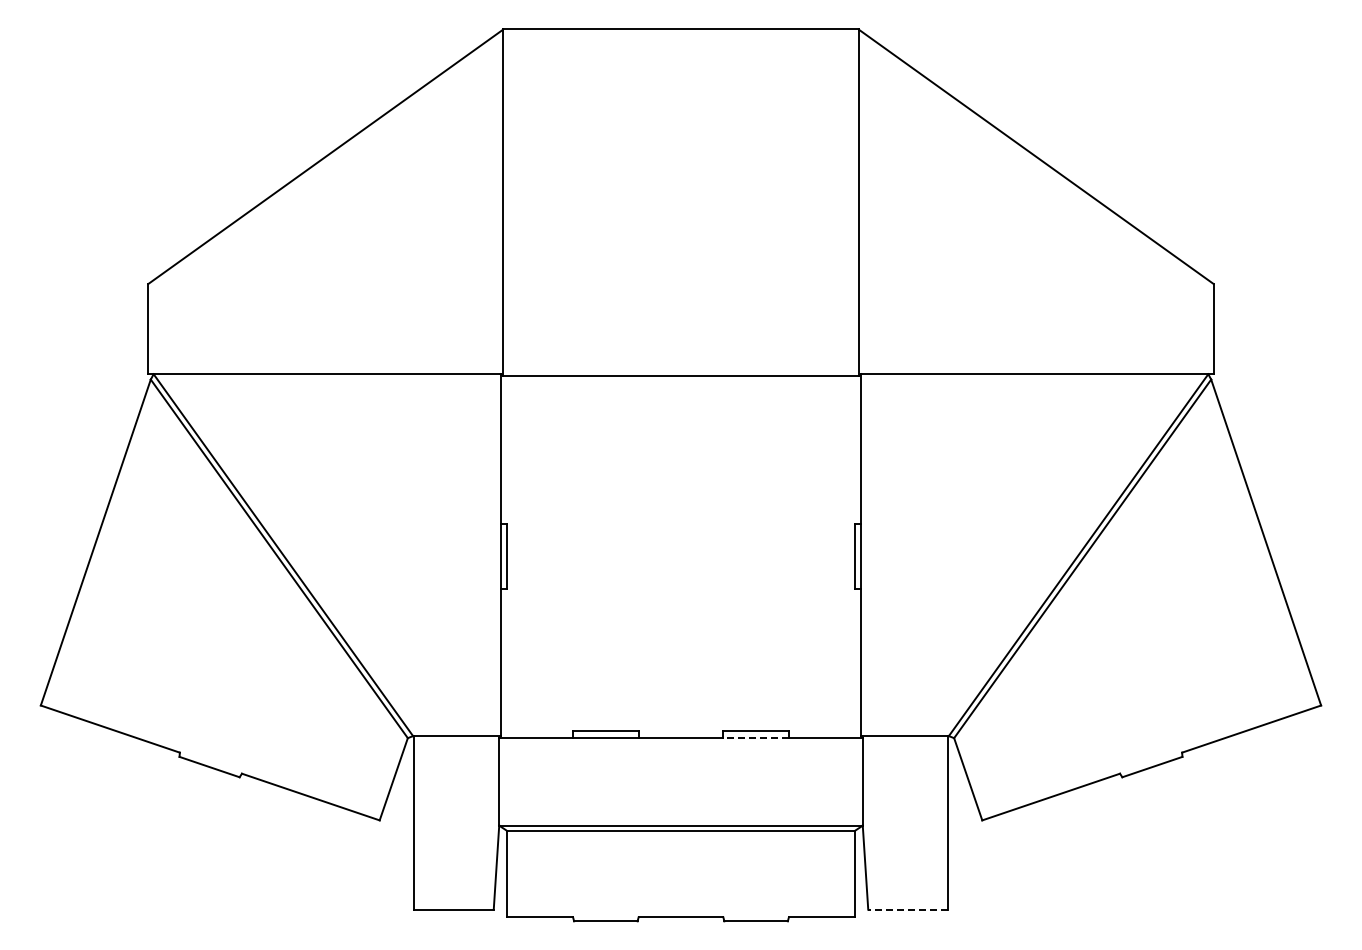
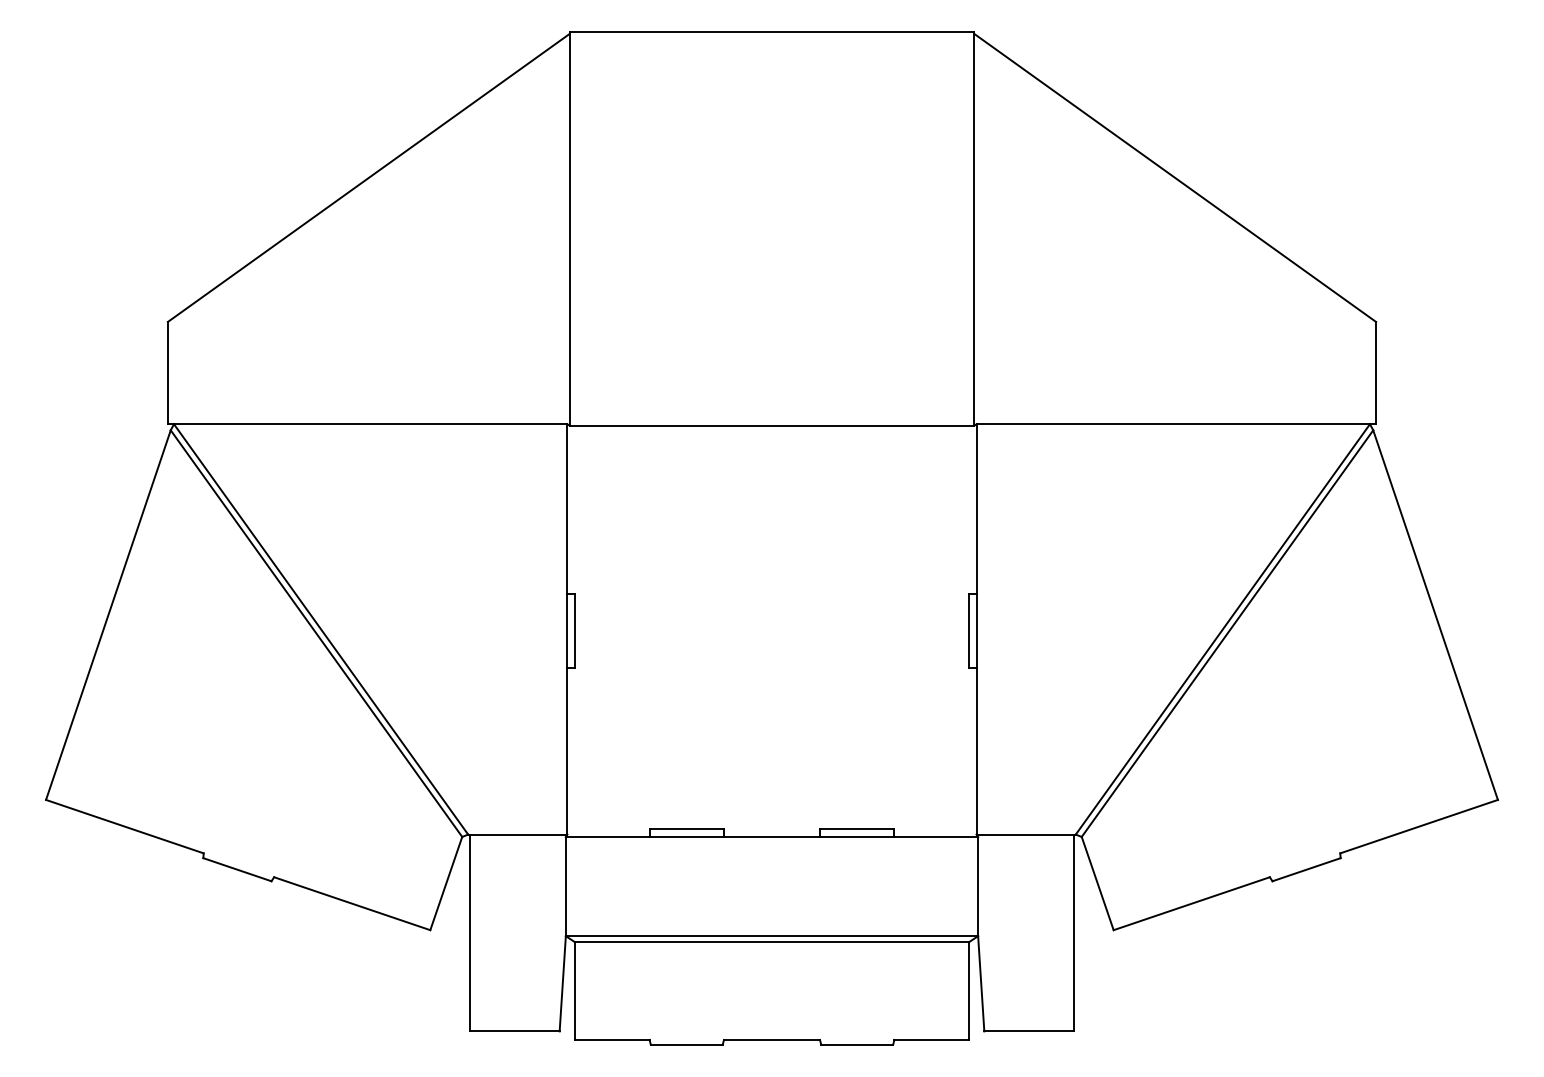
line: (756, 738) -> (857, 837), dashed -> solid
line: (907, 909) -> (1028, 1031), dashed -> solid

